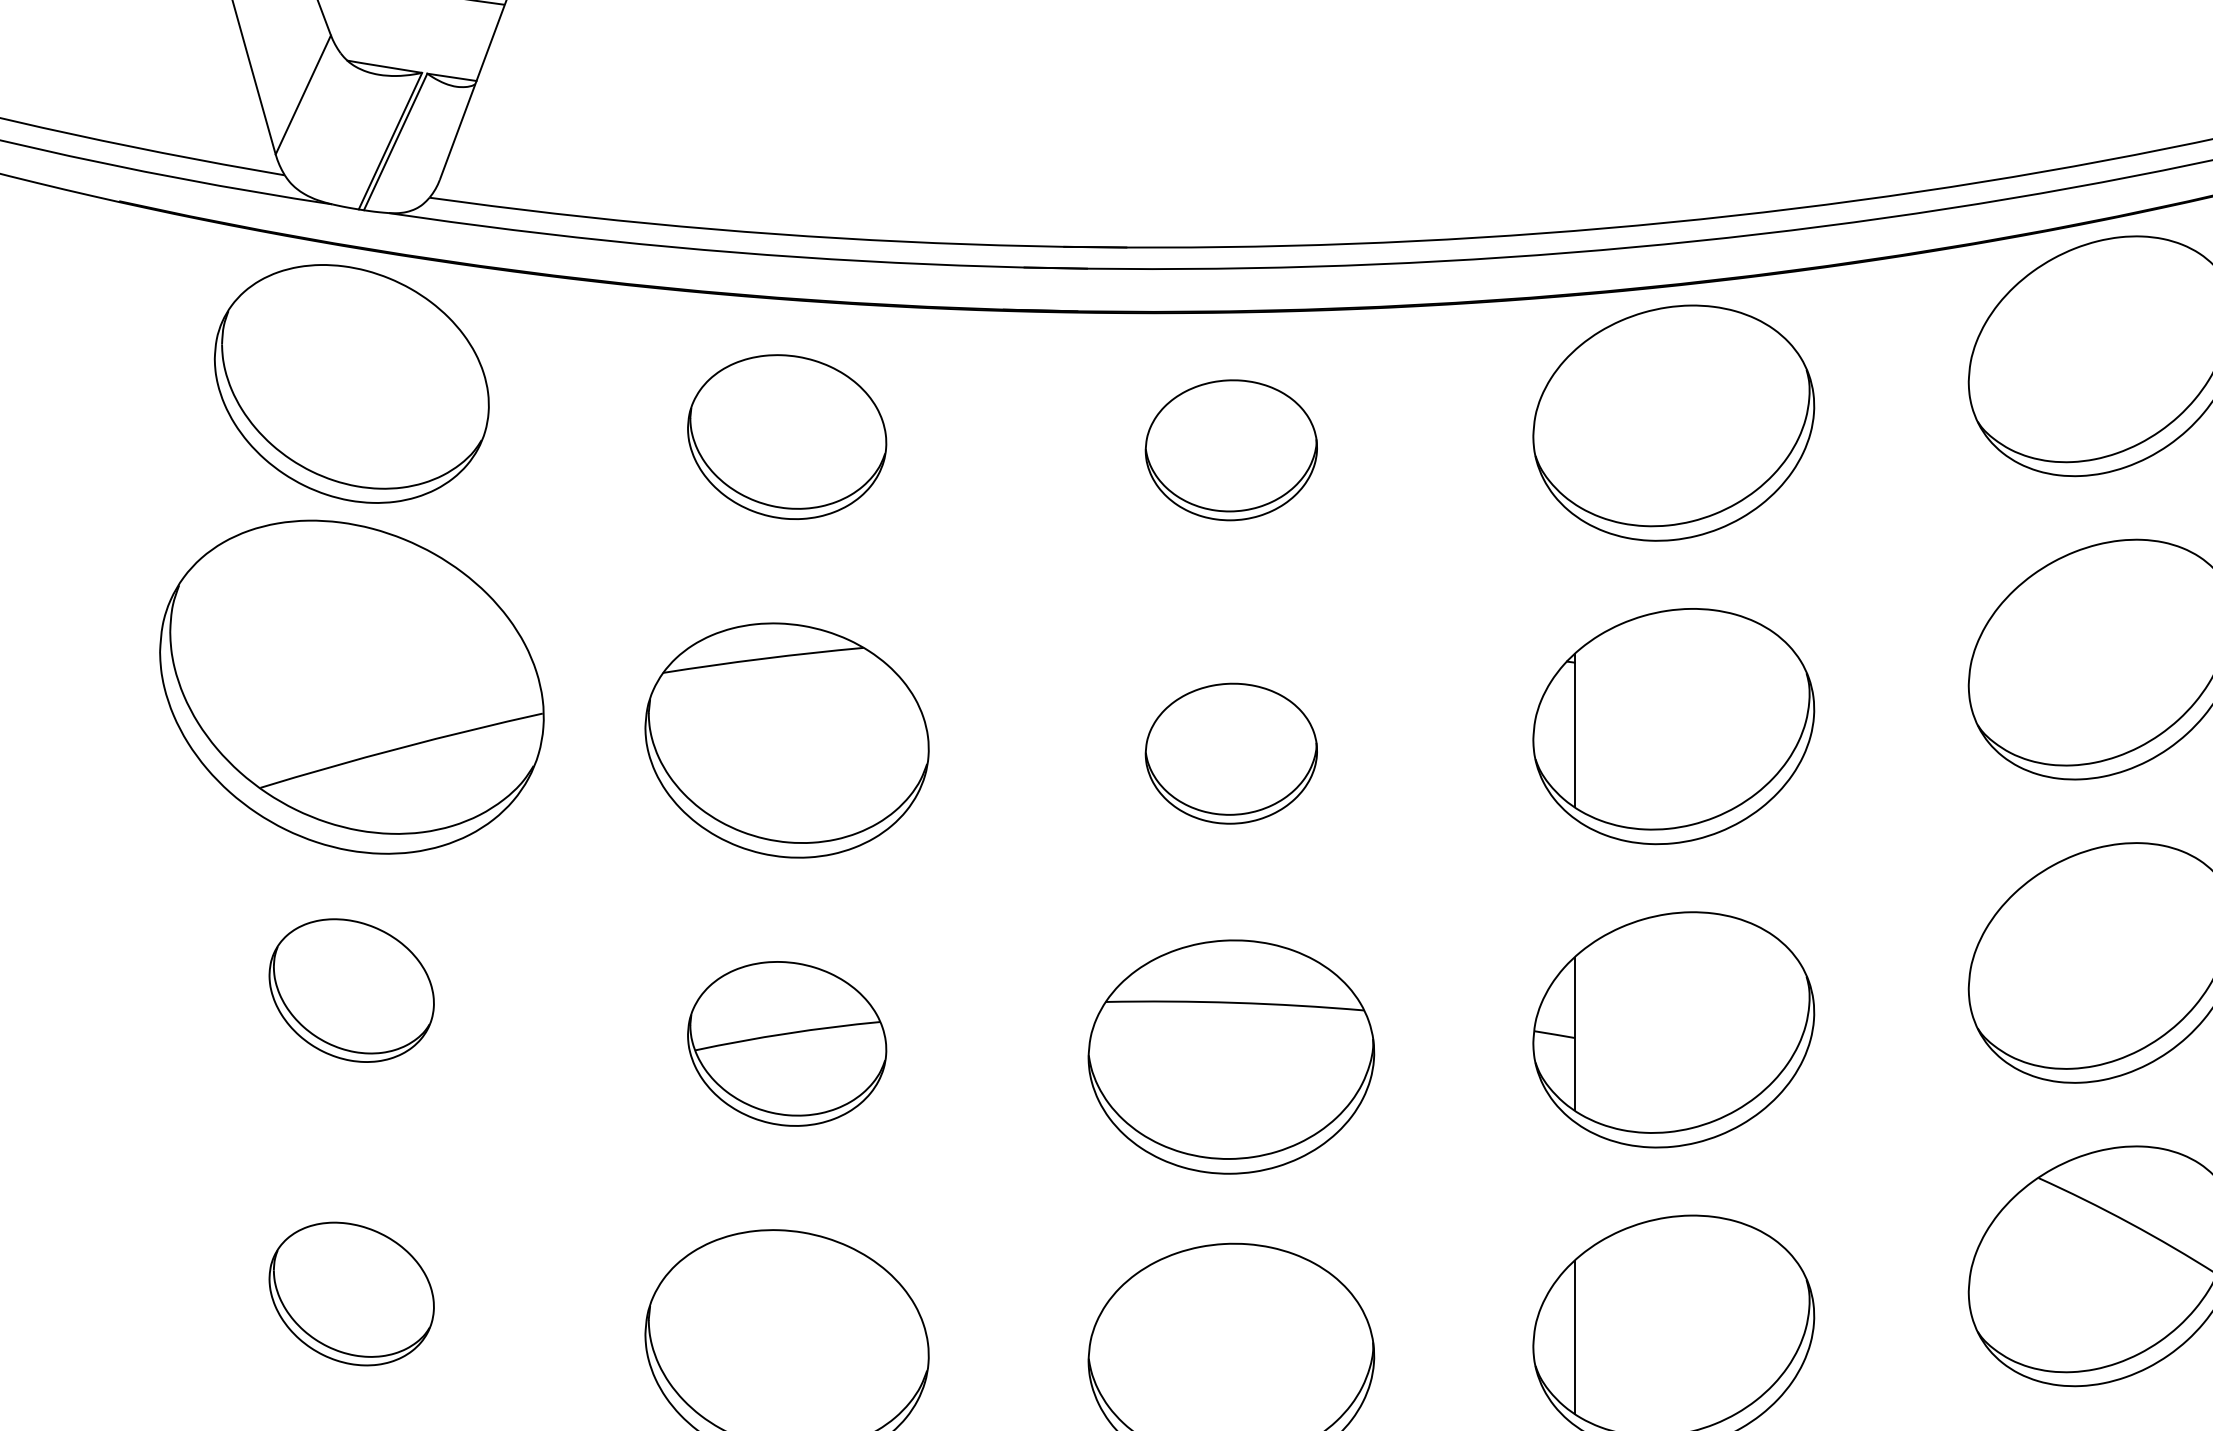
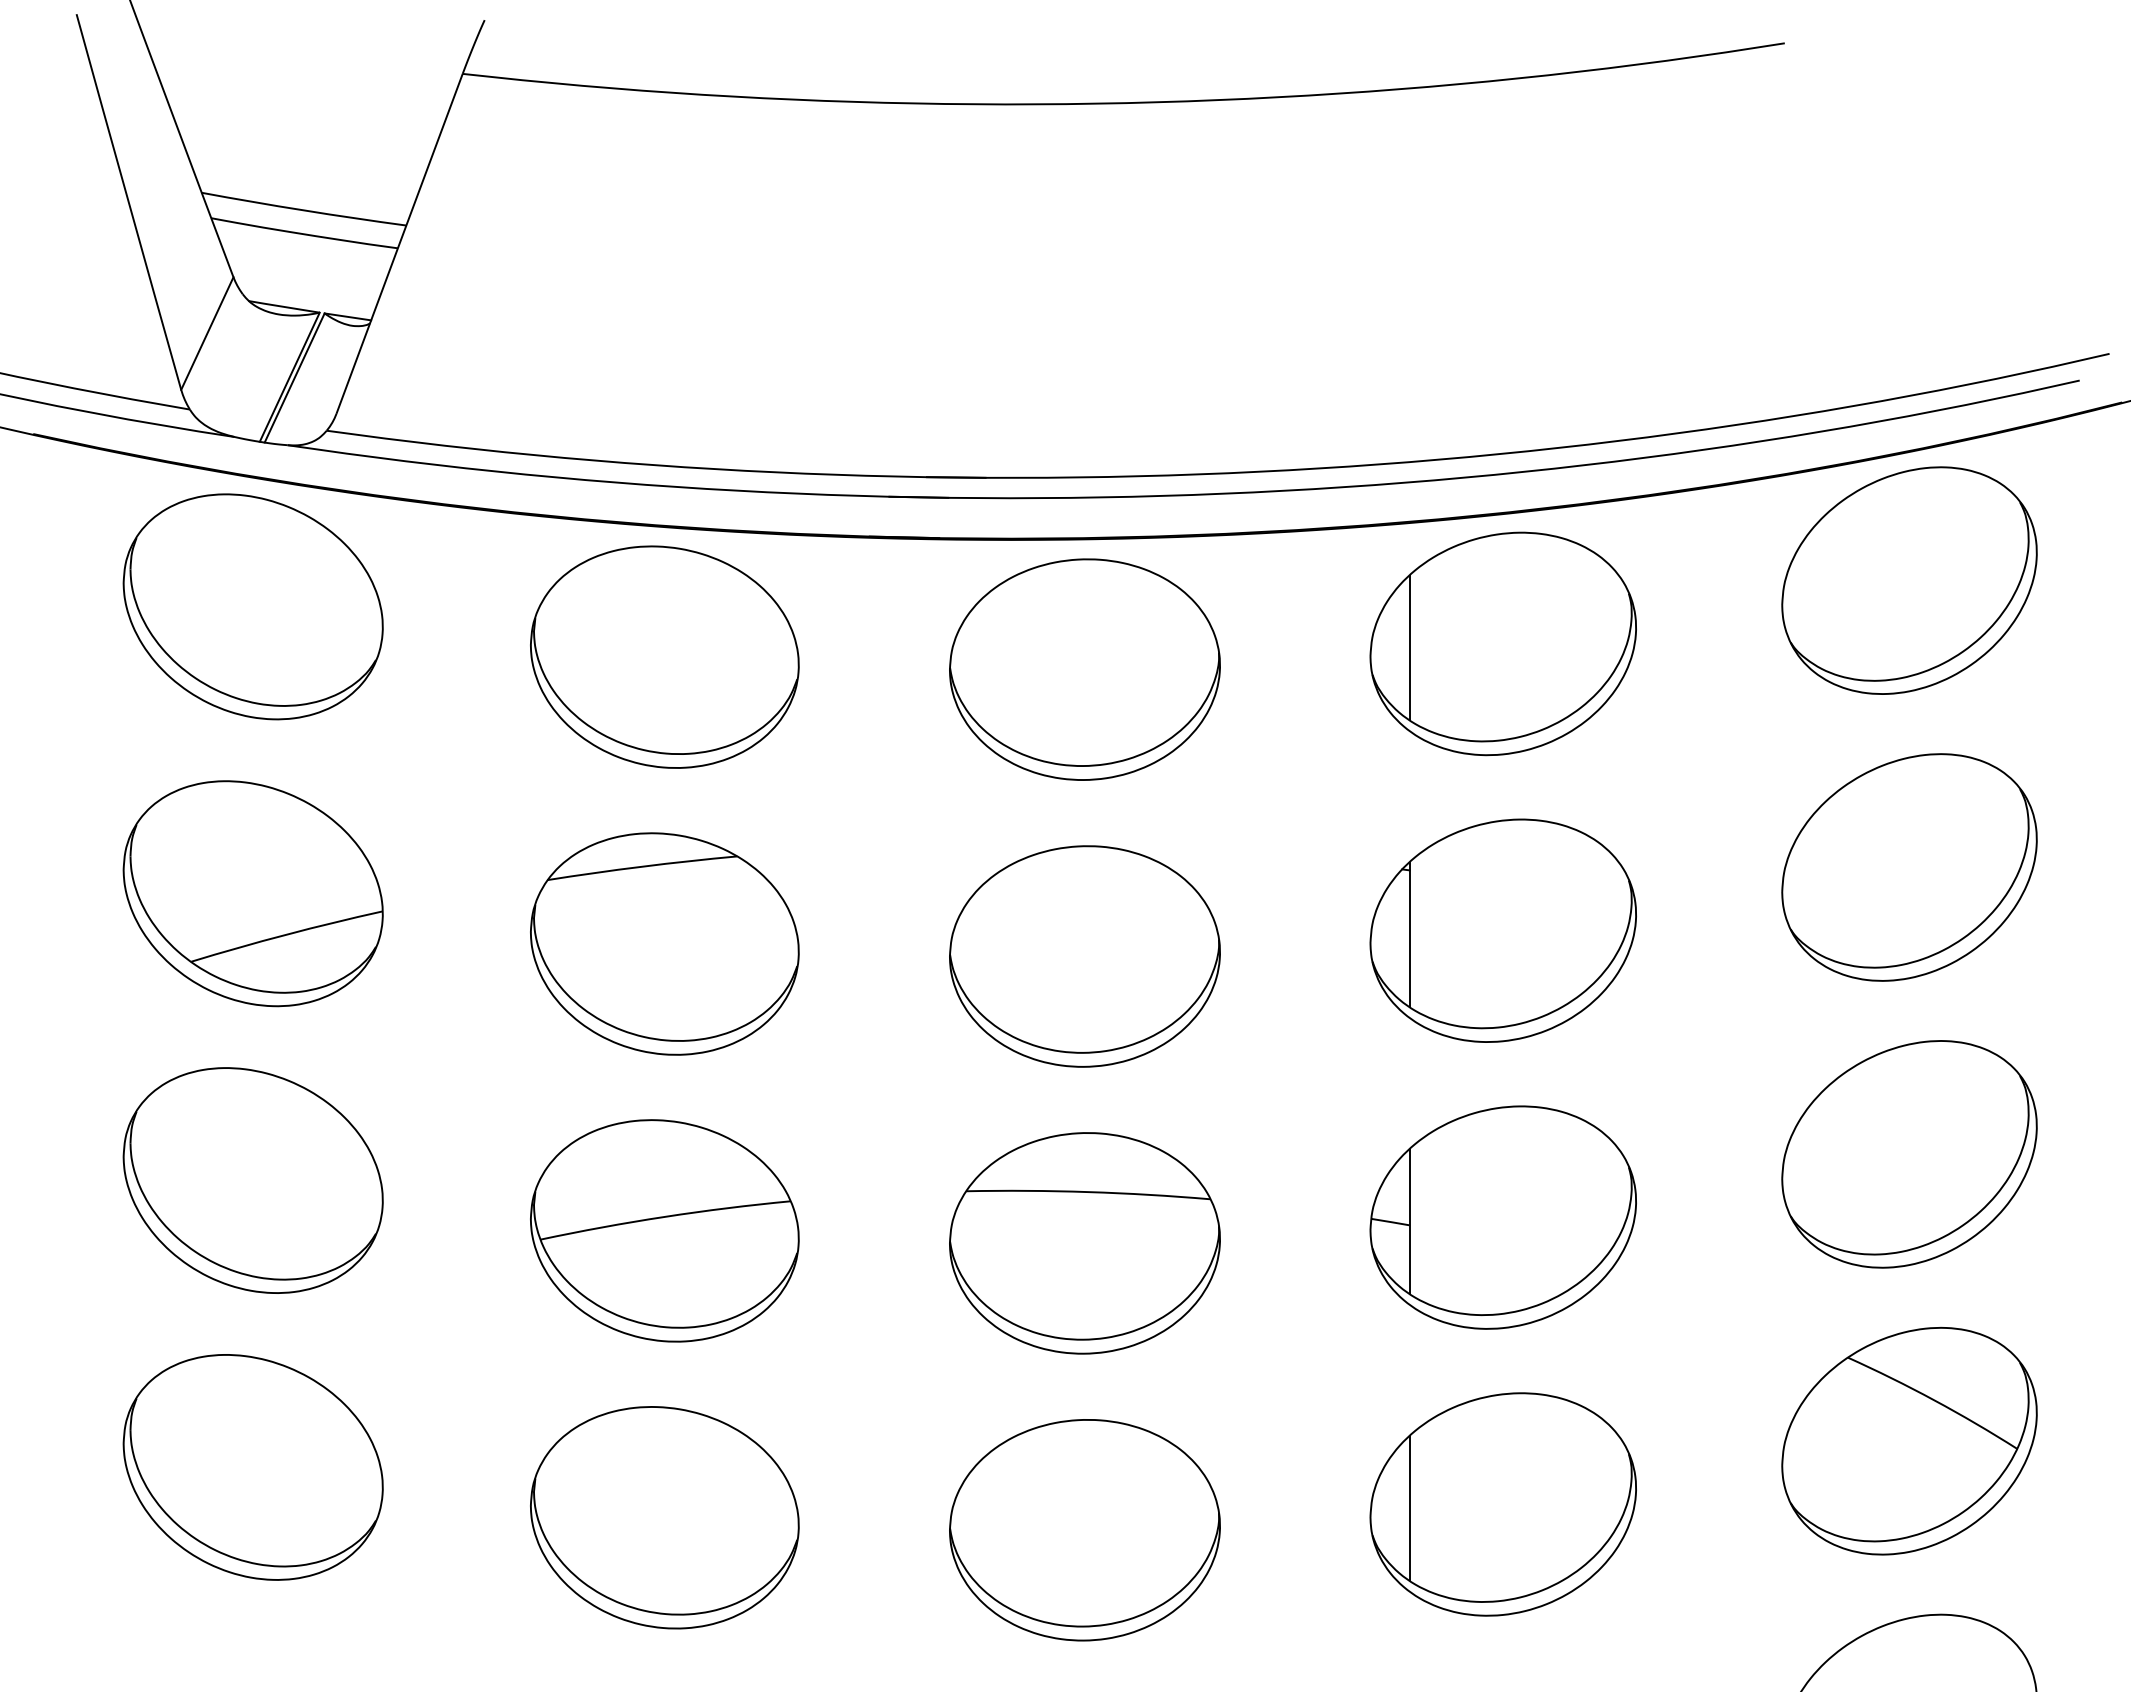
line: (1574, 426) -> (1409, 647), added
part: (786, 436) -> (664, 656), size x1.43
part: (1230, 450) -> (1084, 669), size x1.67
part: (351, 687) -> (252, 893), size x0.71
part: (1230, 753) -> (1084, 956), size x1.67
part: (351, 990) -> (252, 1180), size x1.67
part: (786, 1043) -> (664, 1230), size x1.43
part: (351, 1294) -> (252, 1467), size x1.67

